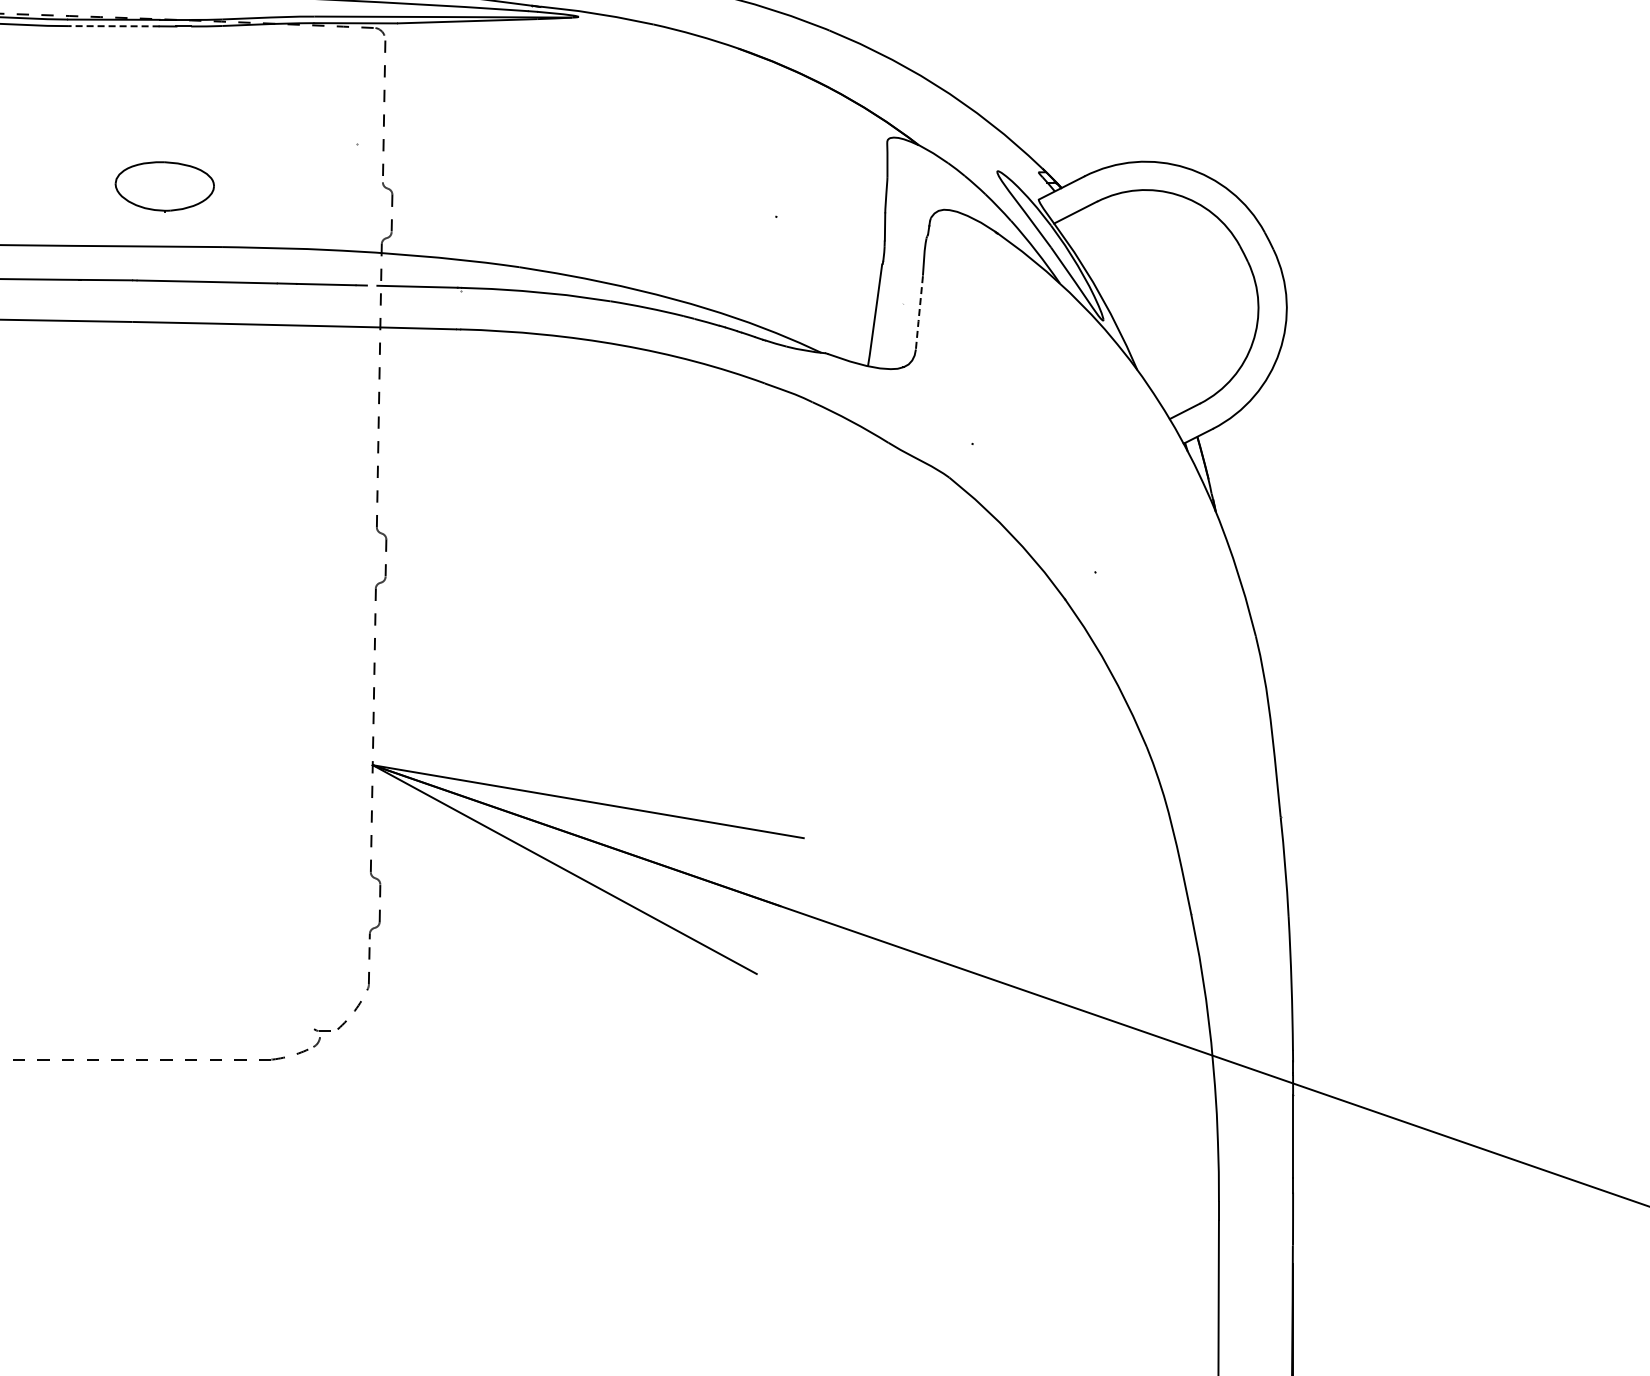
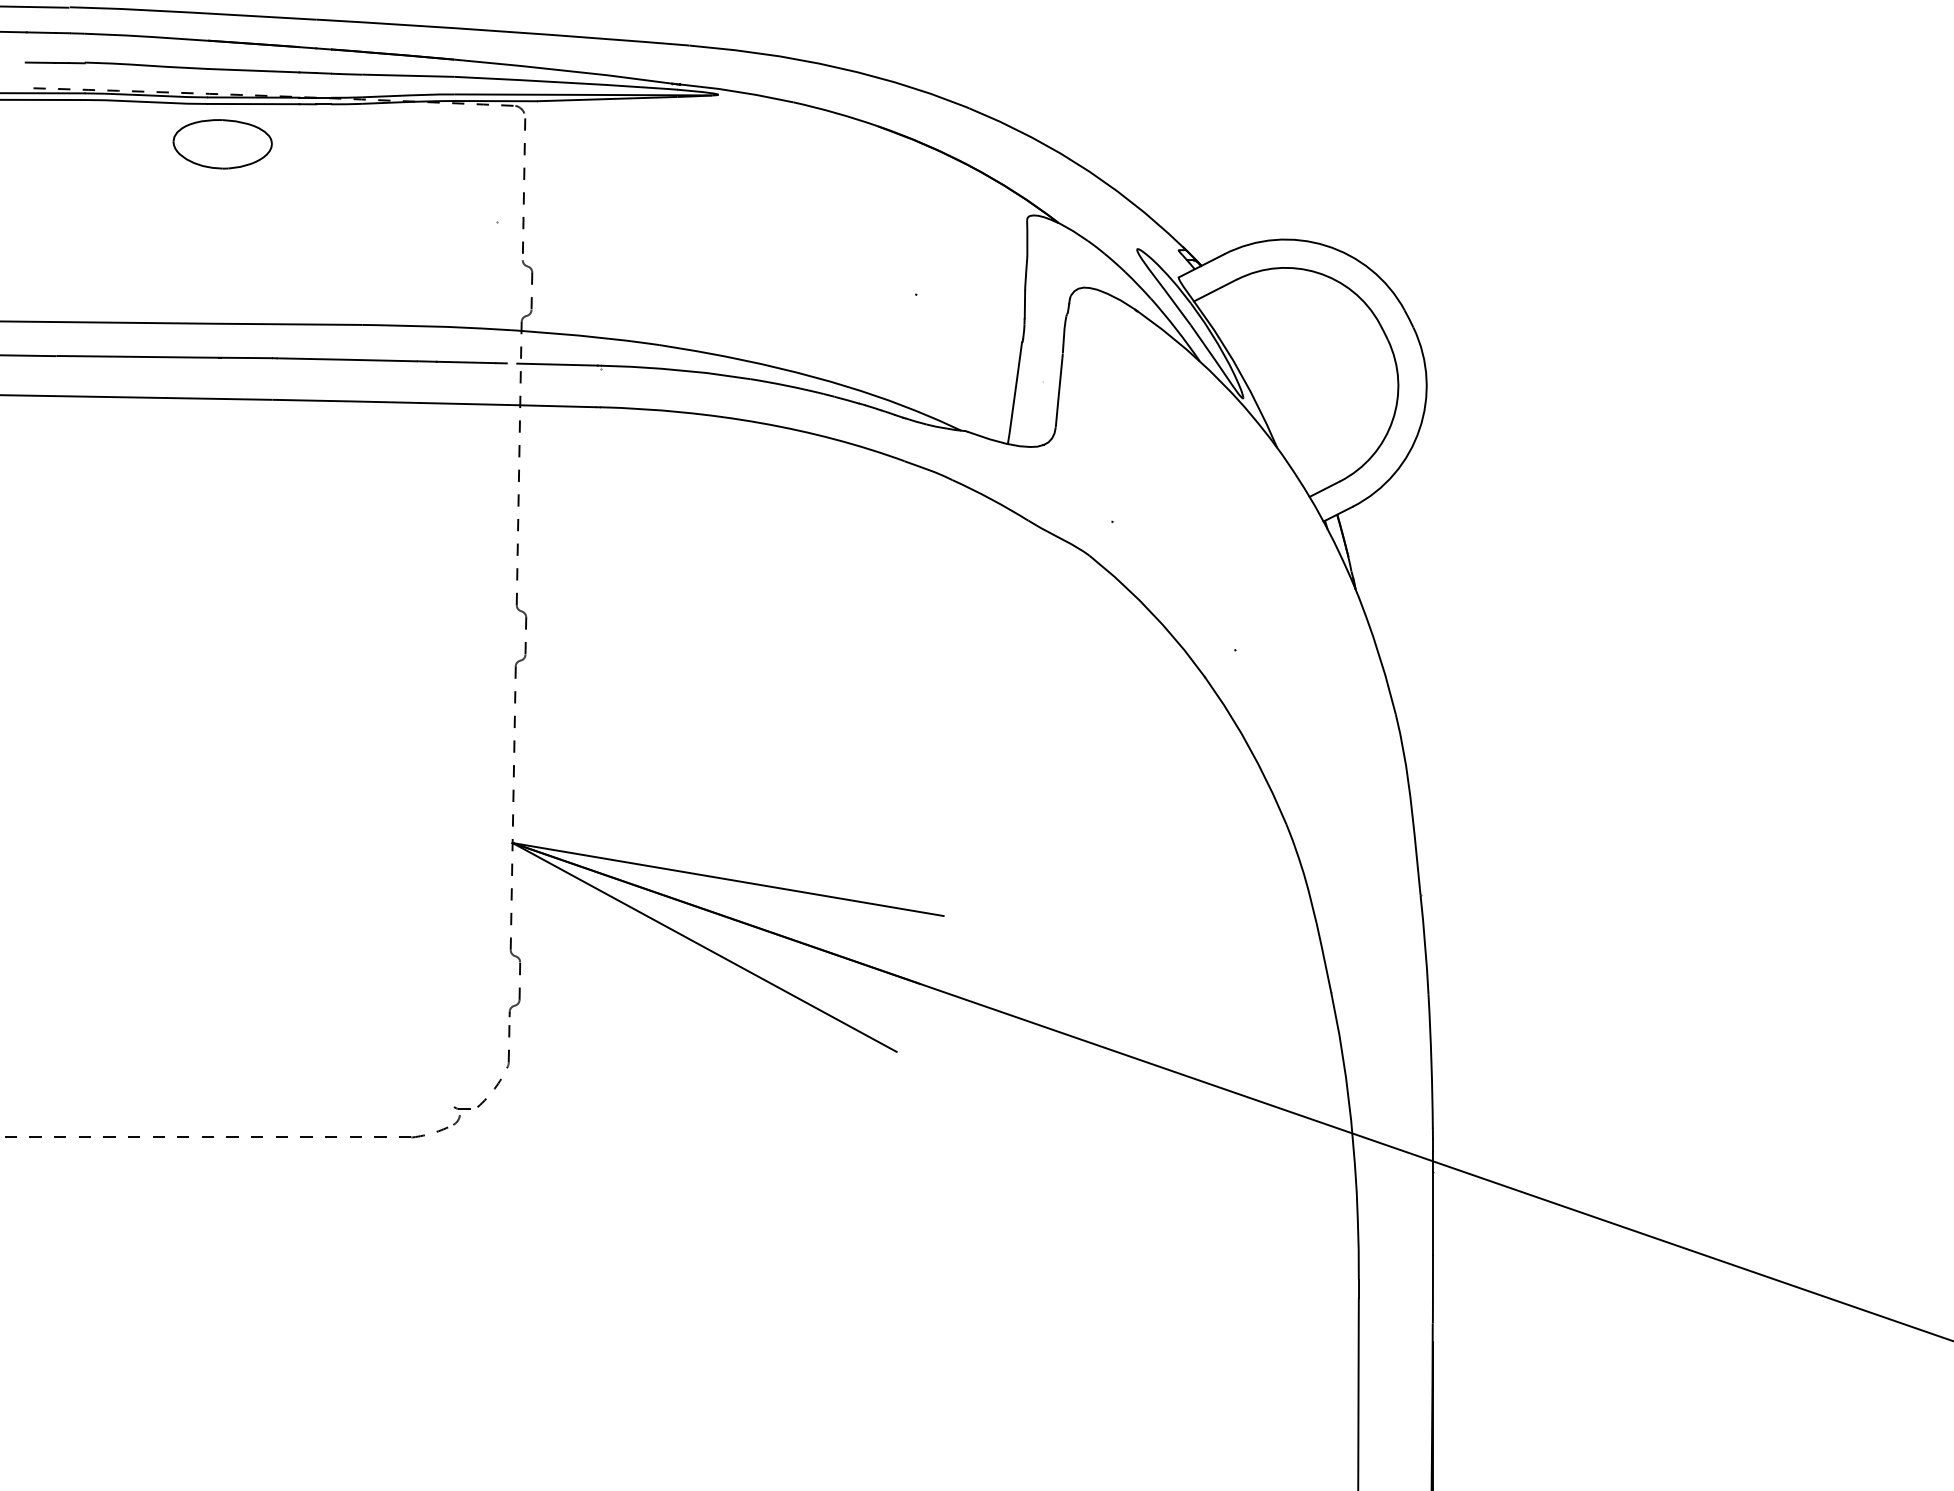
line: (113, 26) -> (253, 104), dashed -> solid
part: (164, 186) -> (222, 144), moved
line: (919, 313) -> (1059, 391), dashed -> solid

